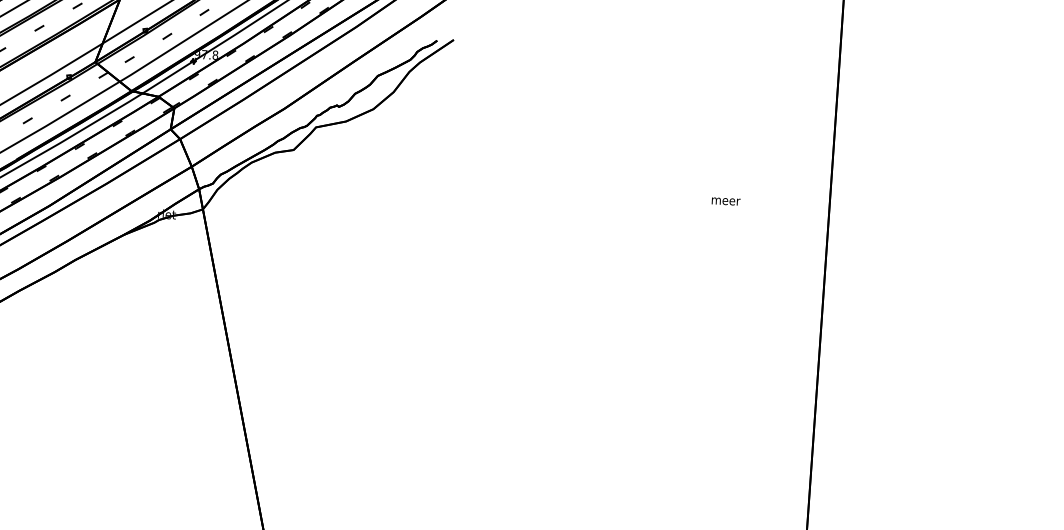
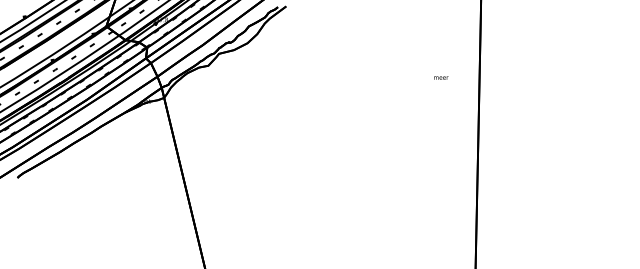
text: (726, 200) -> (441, 77), moved

